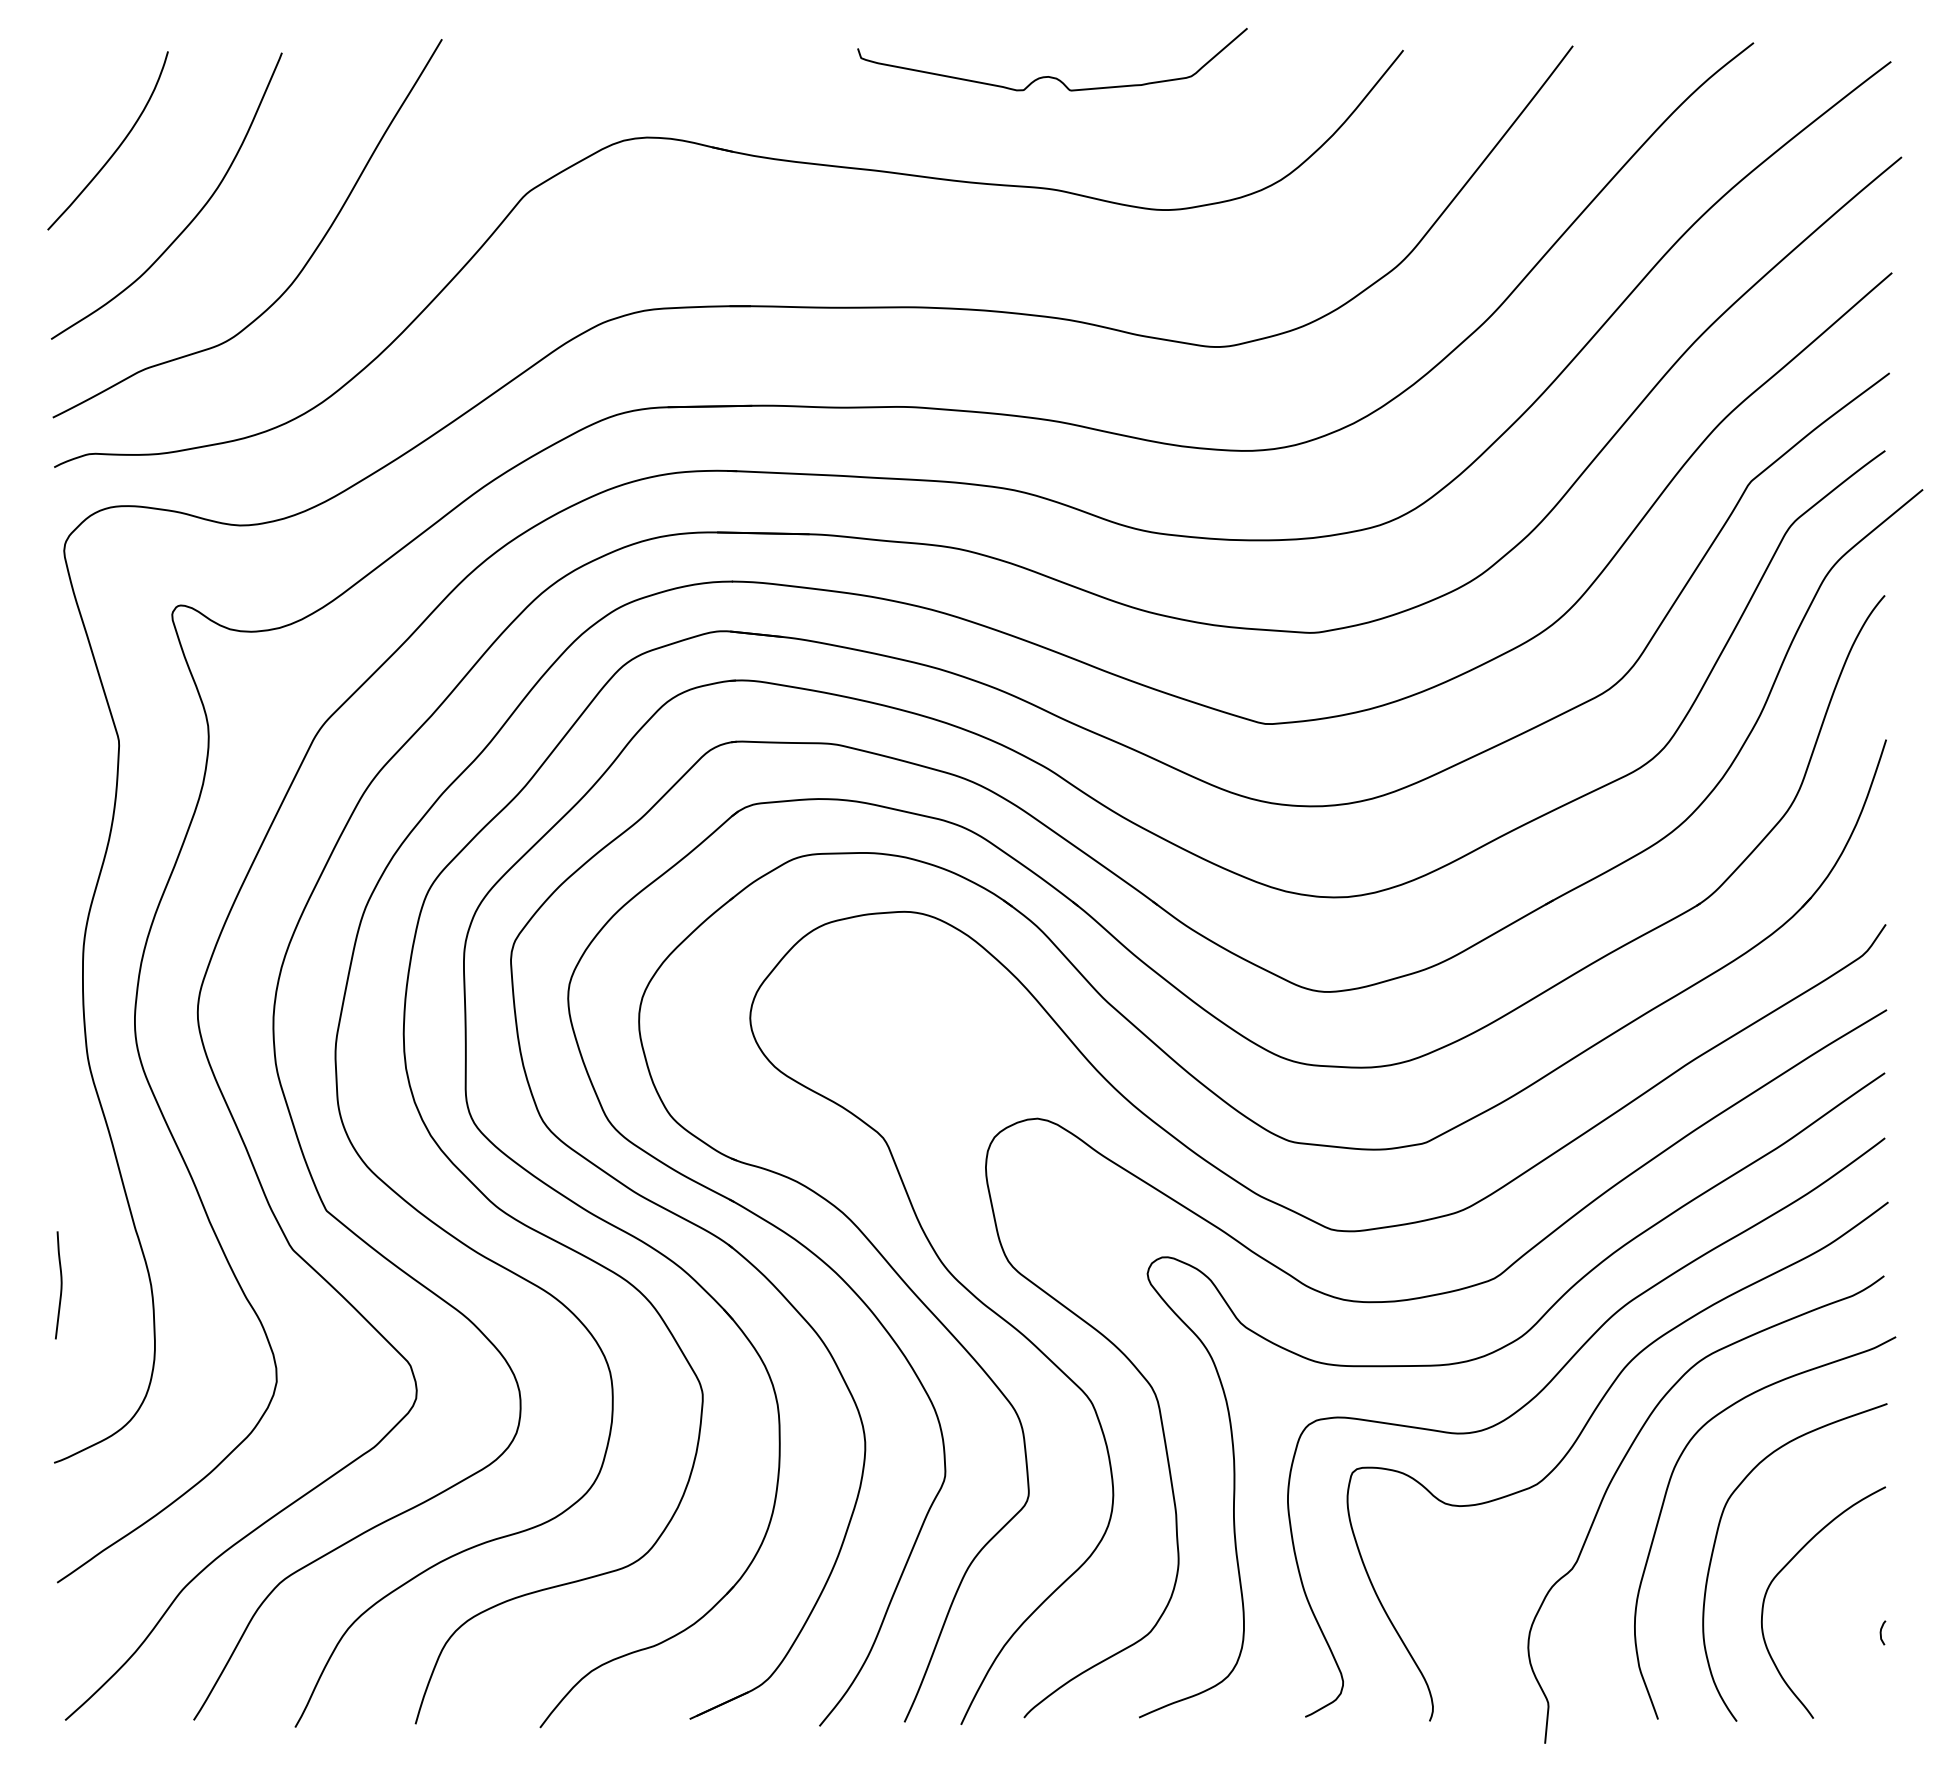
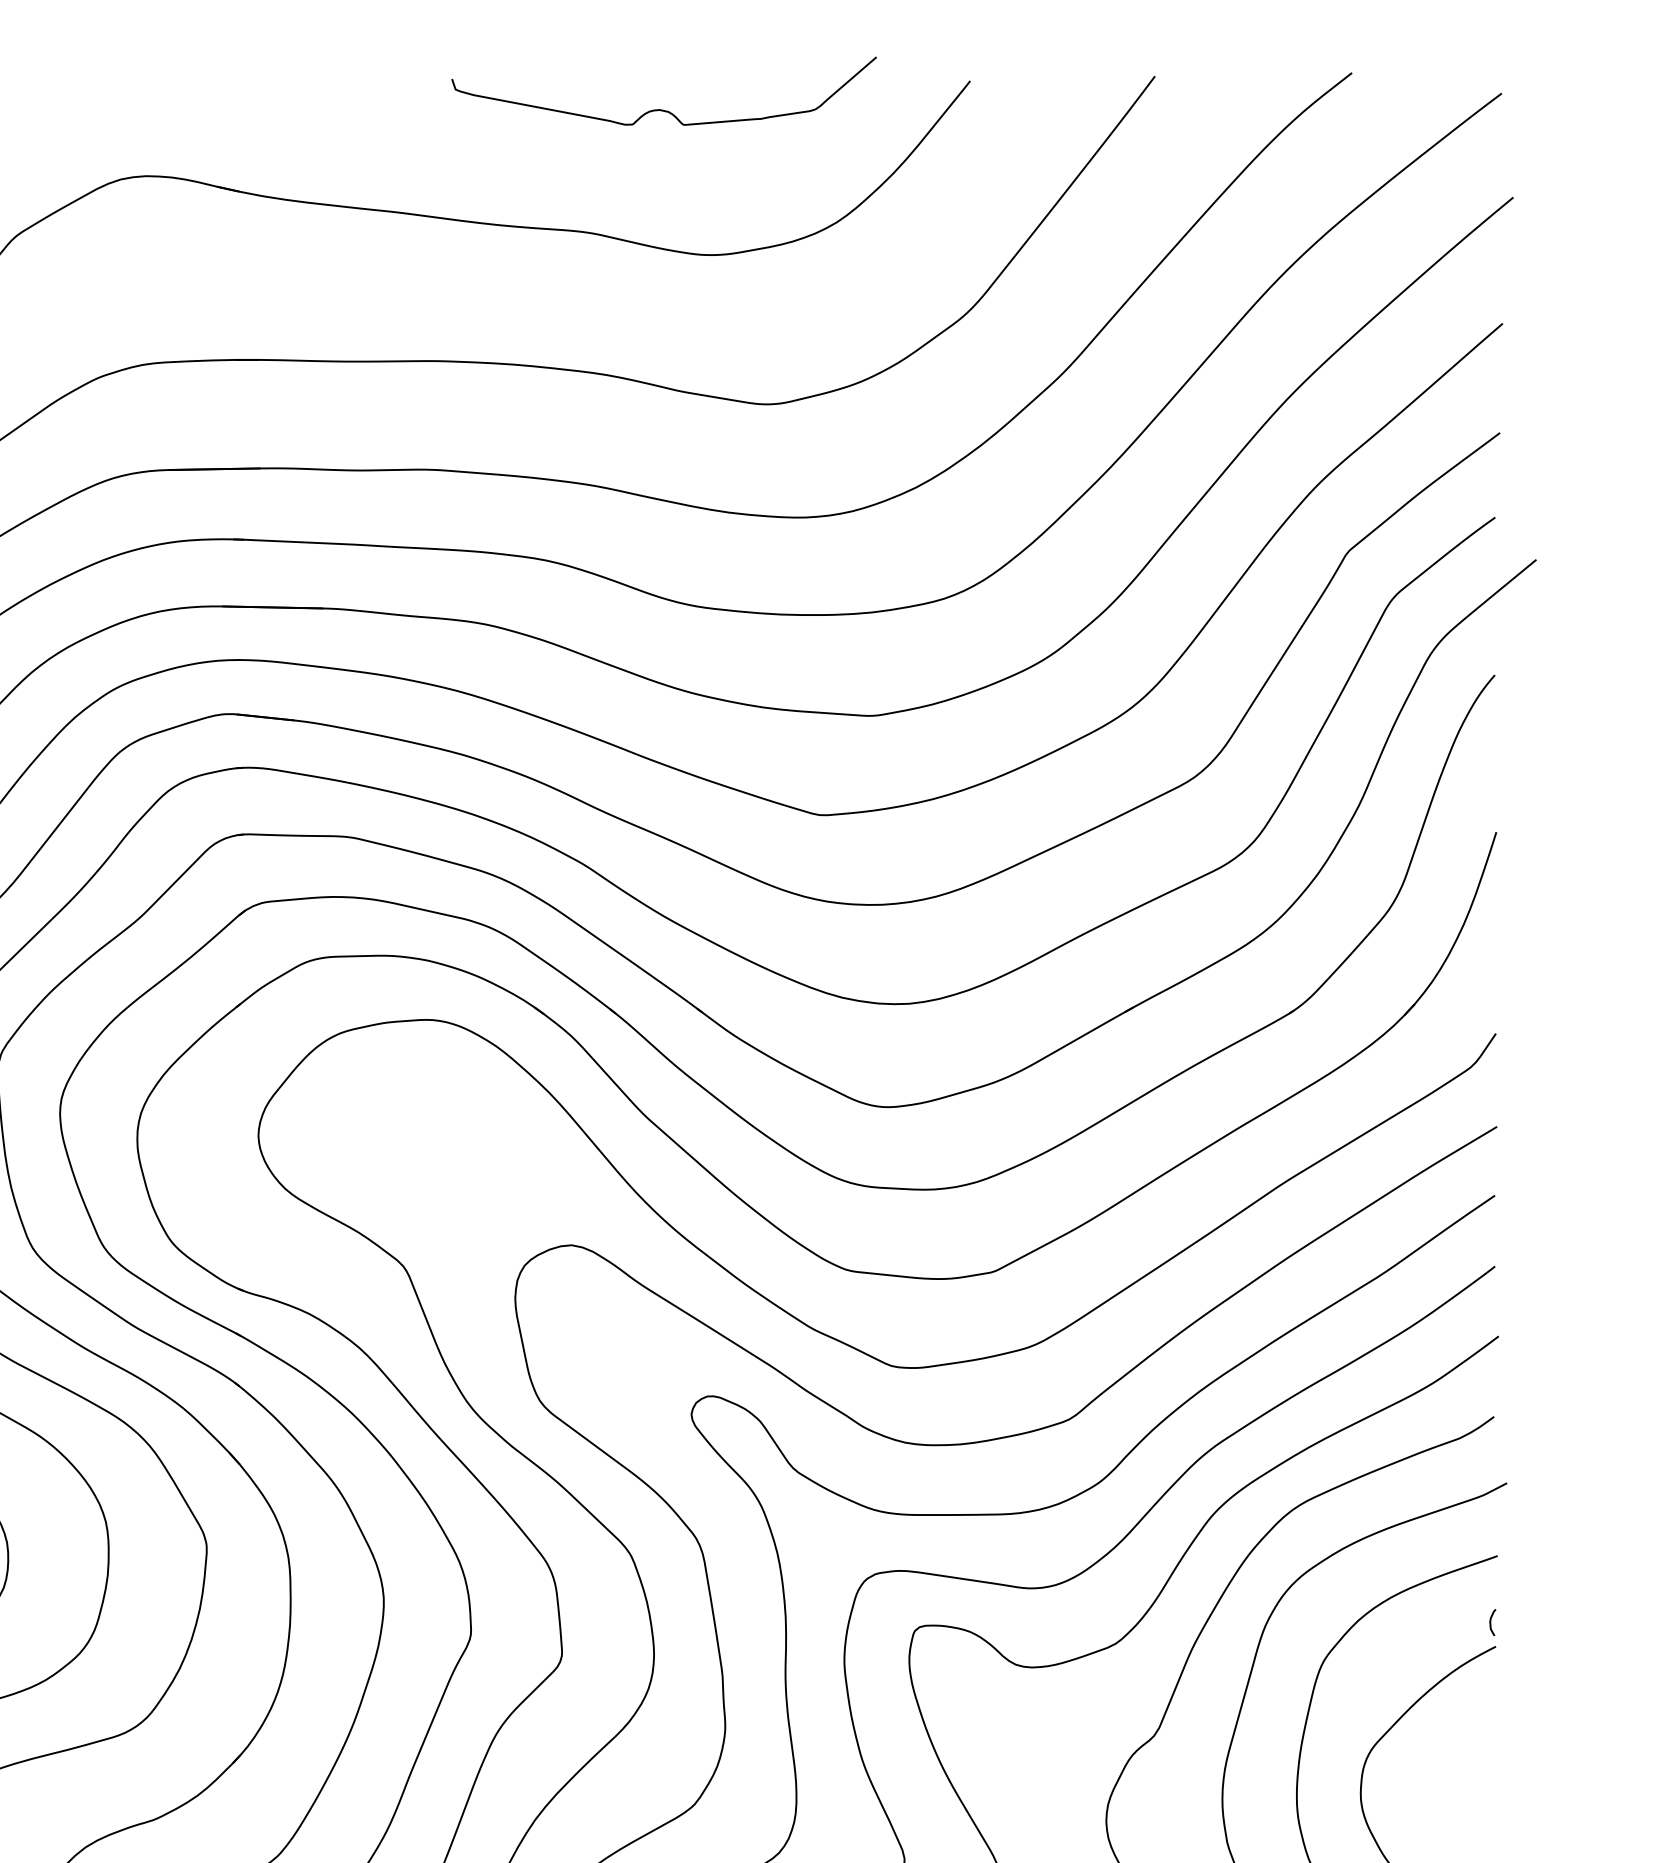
curve: (1052, 76) -> (664, 109), moved
curve: (1881, 1632) -> (1491, 1622), moved

